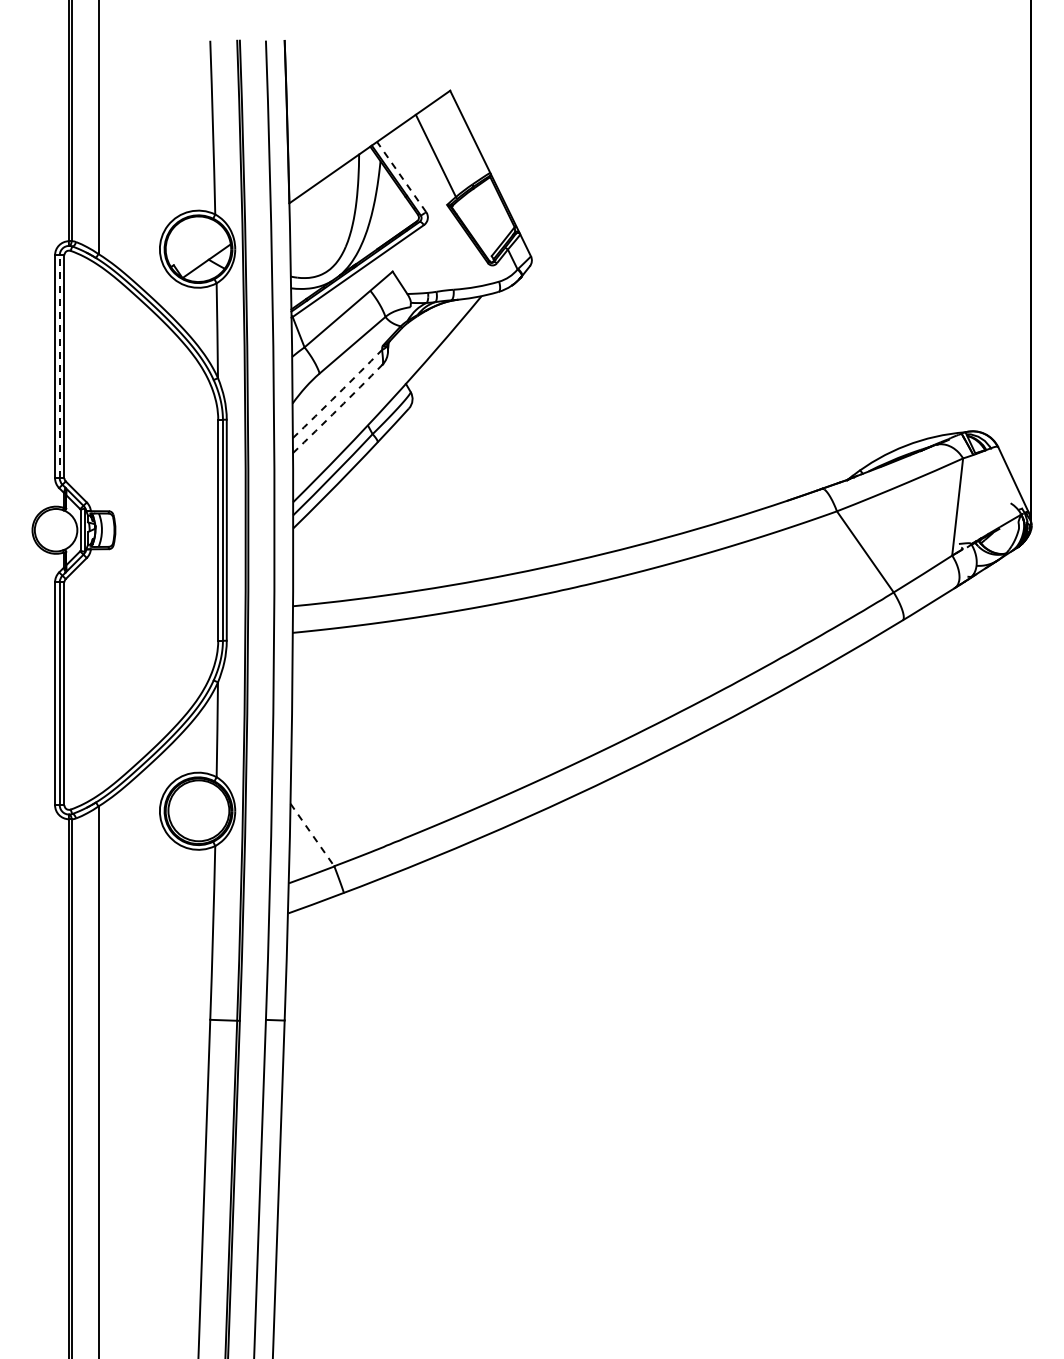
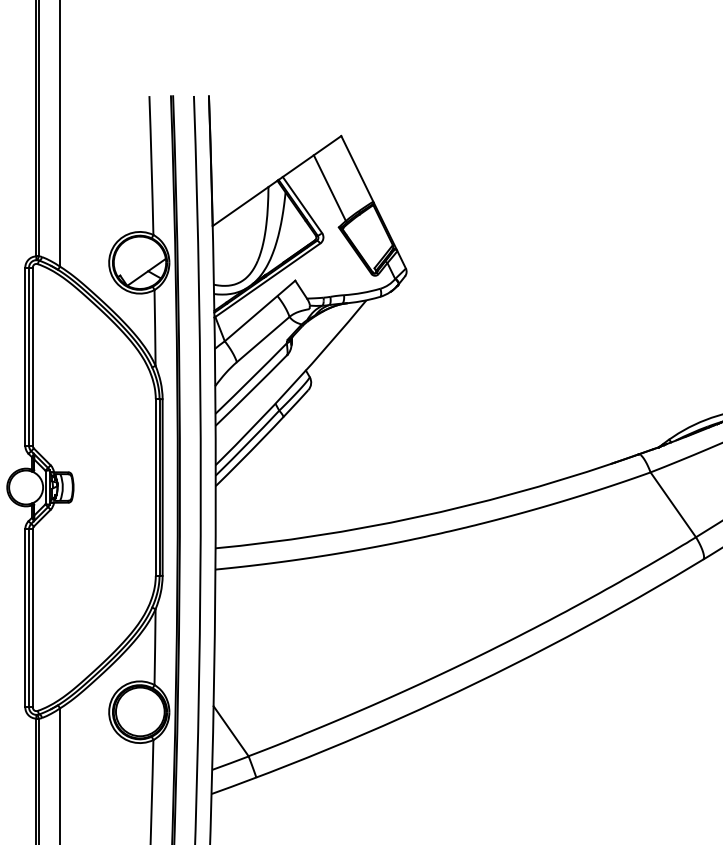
line: (401, 177) -> (302, 205), dashed -> solid
line: (59, 366) -> (28, 356), dashed -> solid
arc: (337, 394) -> (251, 378), dashed -> solid
arc: (338, 409) -> (251, 390), dashed -> solid
line: (312, 835) -> (231, 731), dashed -> solid

